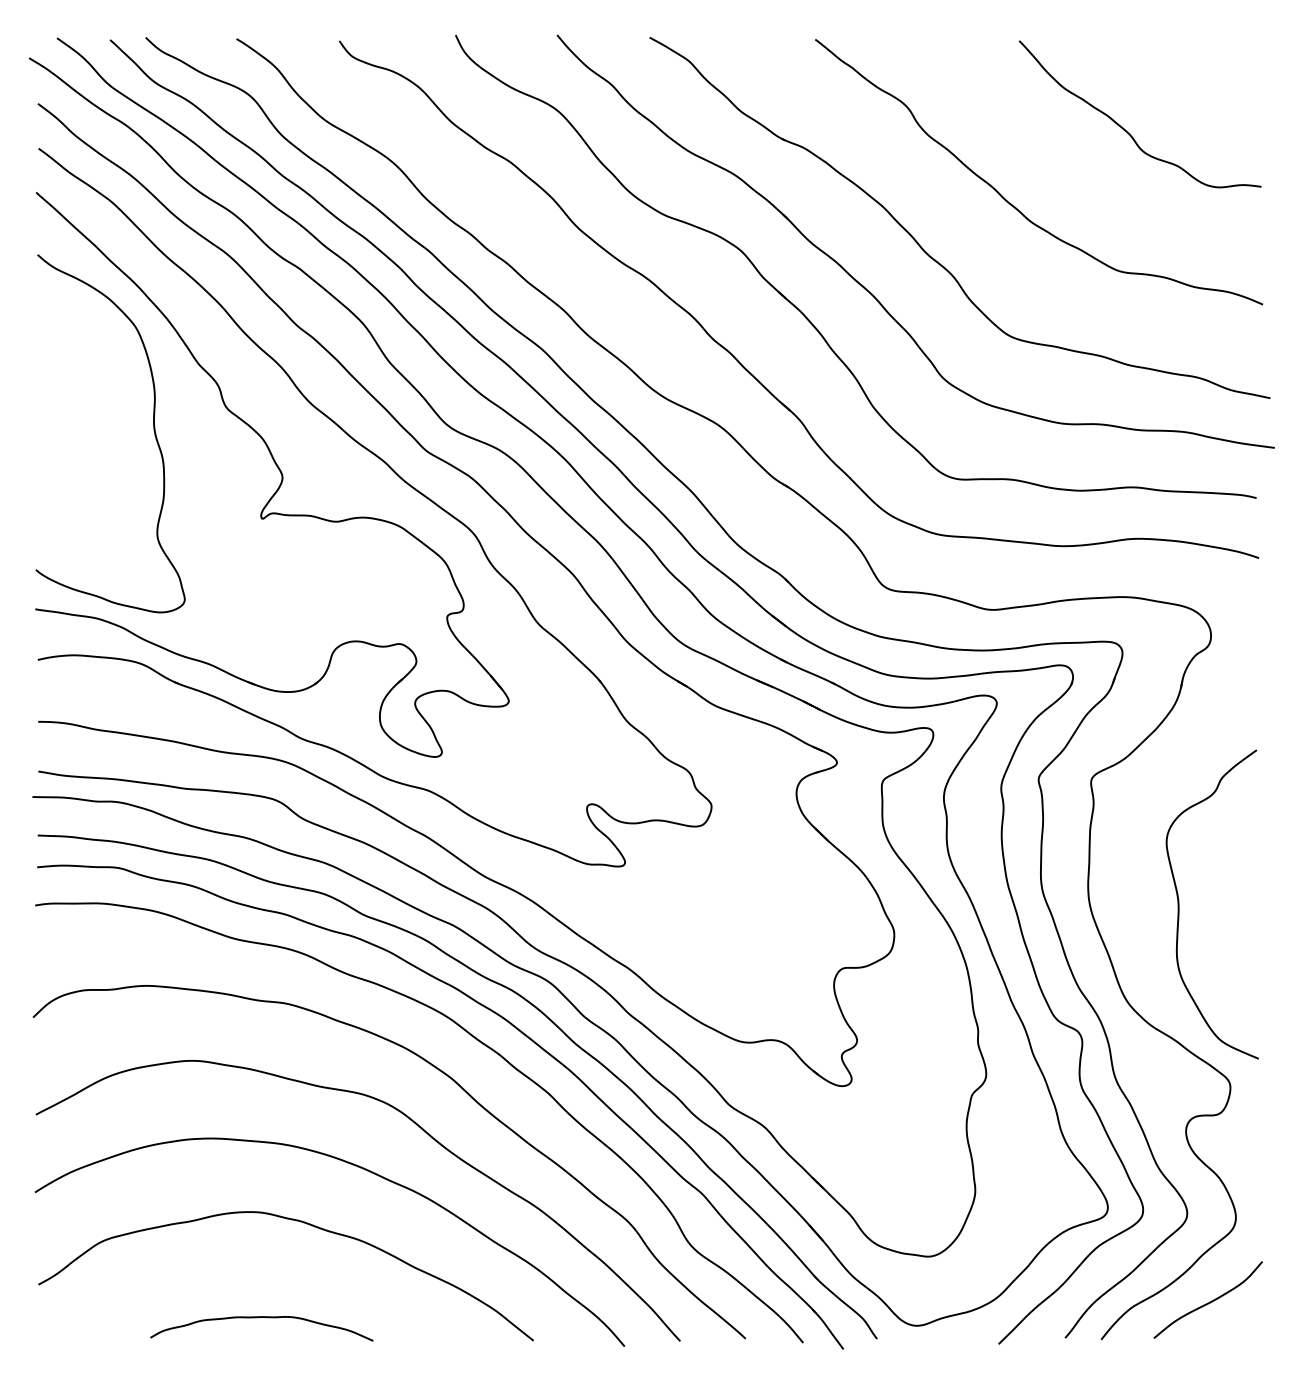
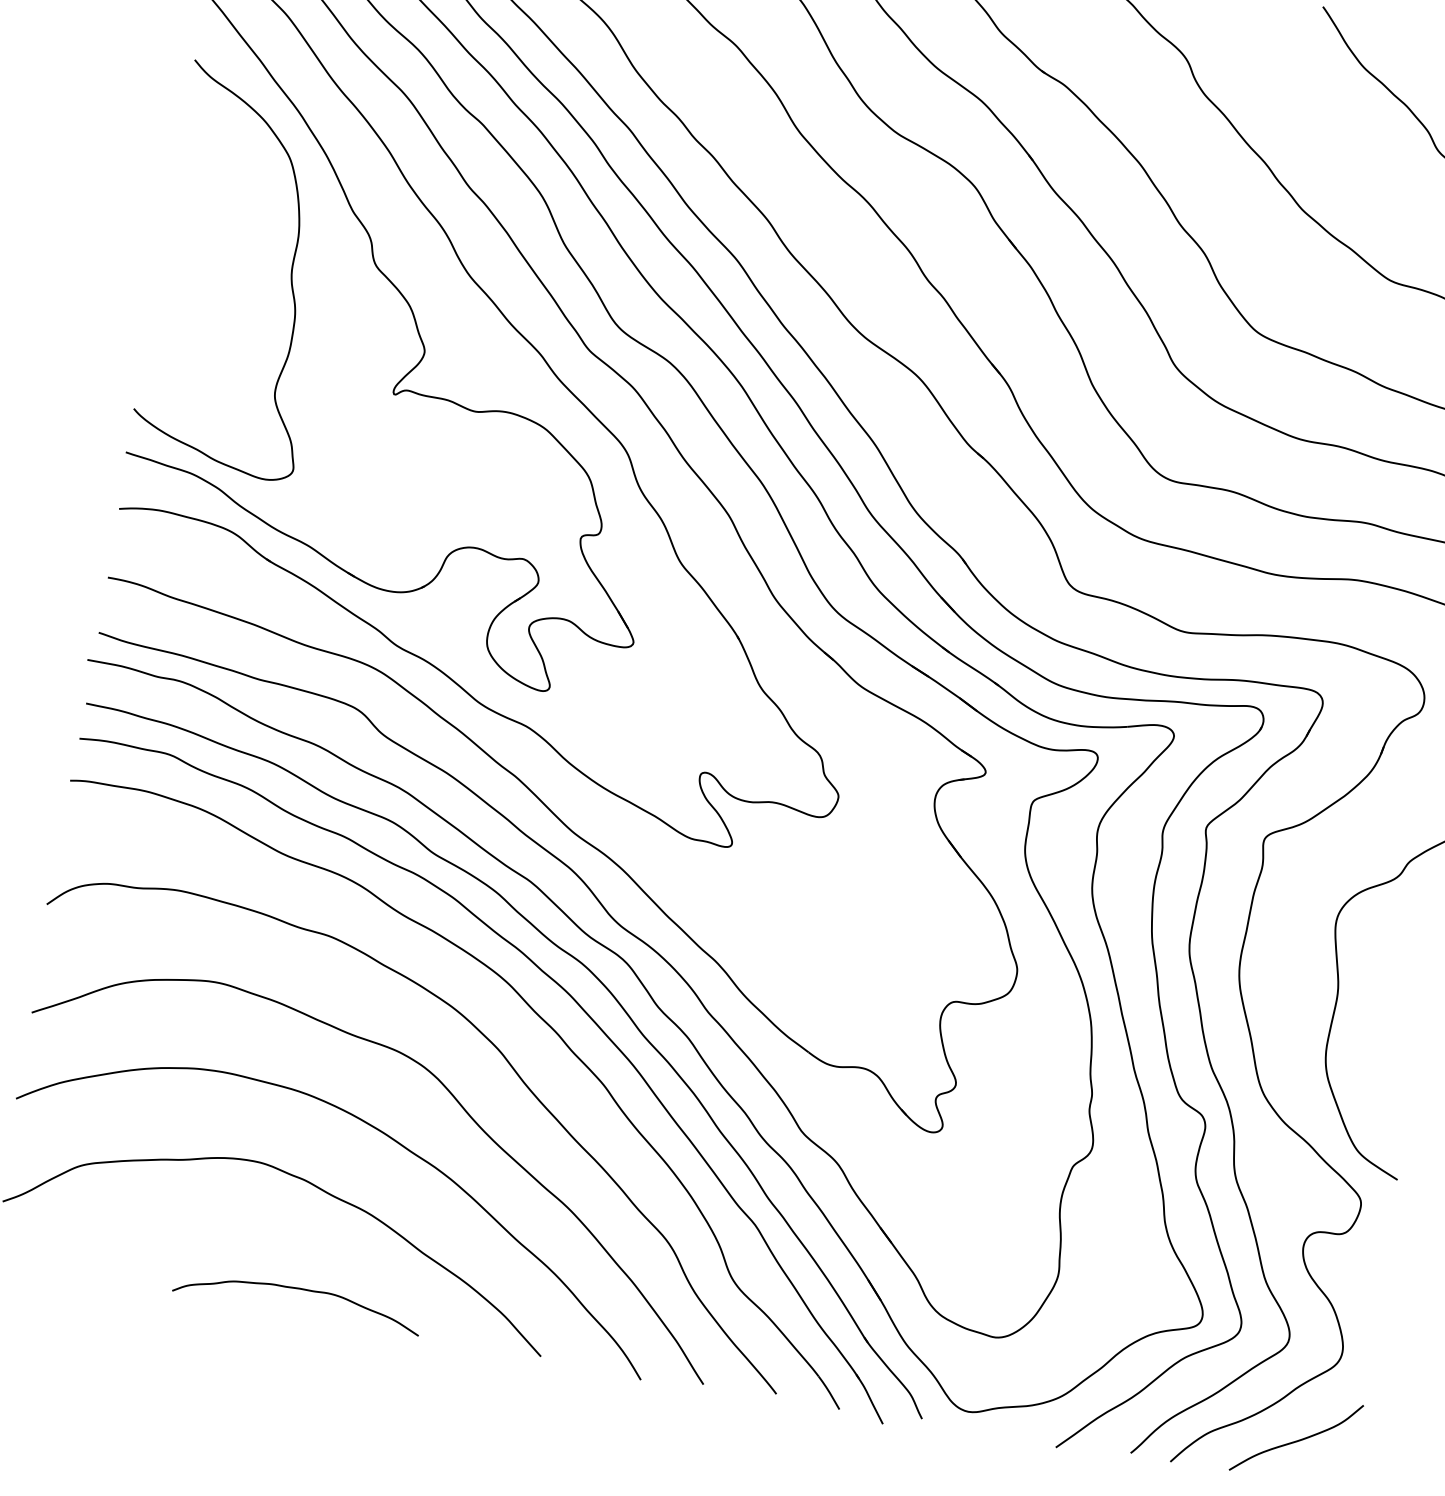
curve: (258, 1318) -> (295, 1289), moved

